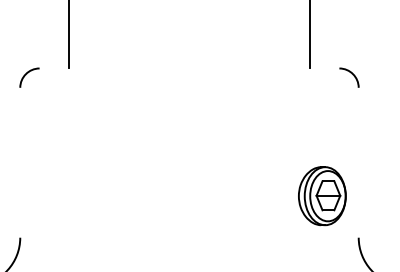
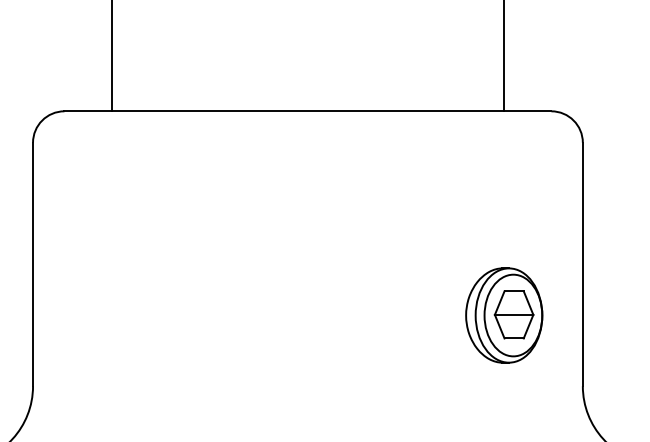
line: (189, 68) -> (307, 111), added
line: (20, 162) -> (33, 264), added
line: (358, 162) -> (582, 264), added
part: (322, 196) -> (504, 316), moved

